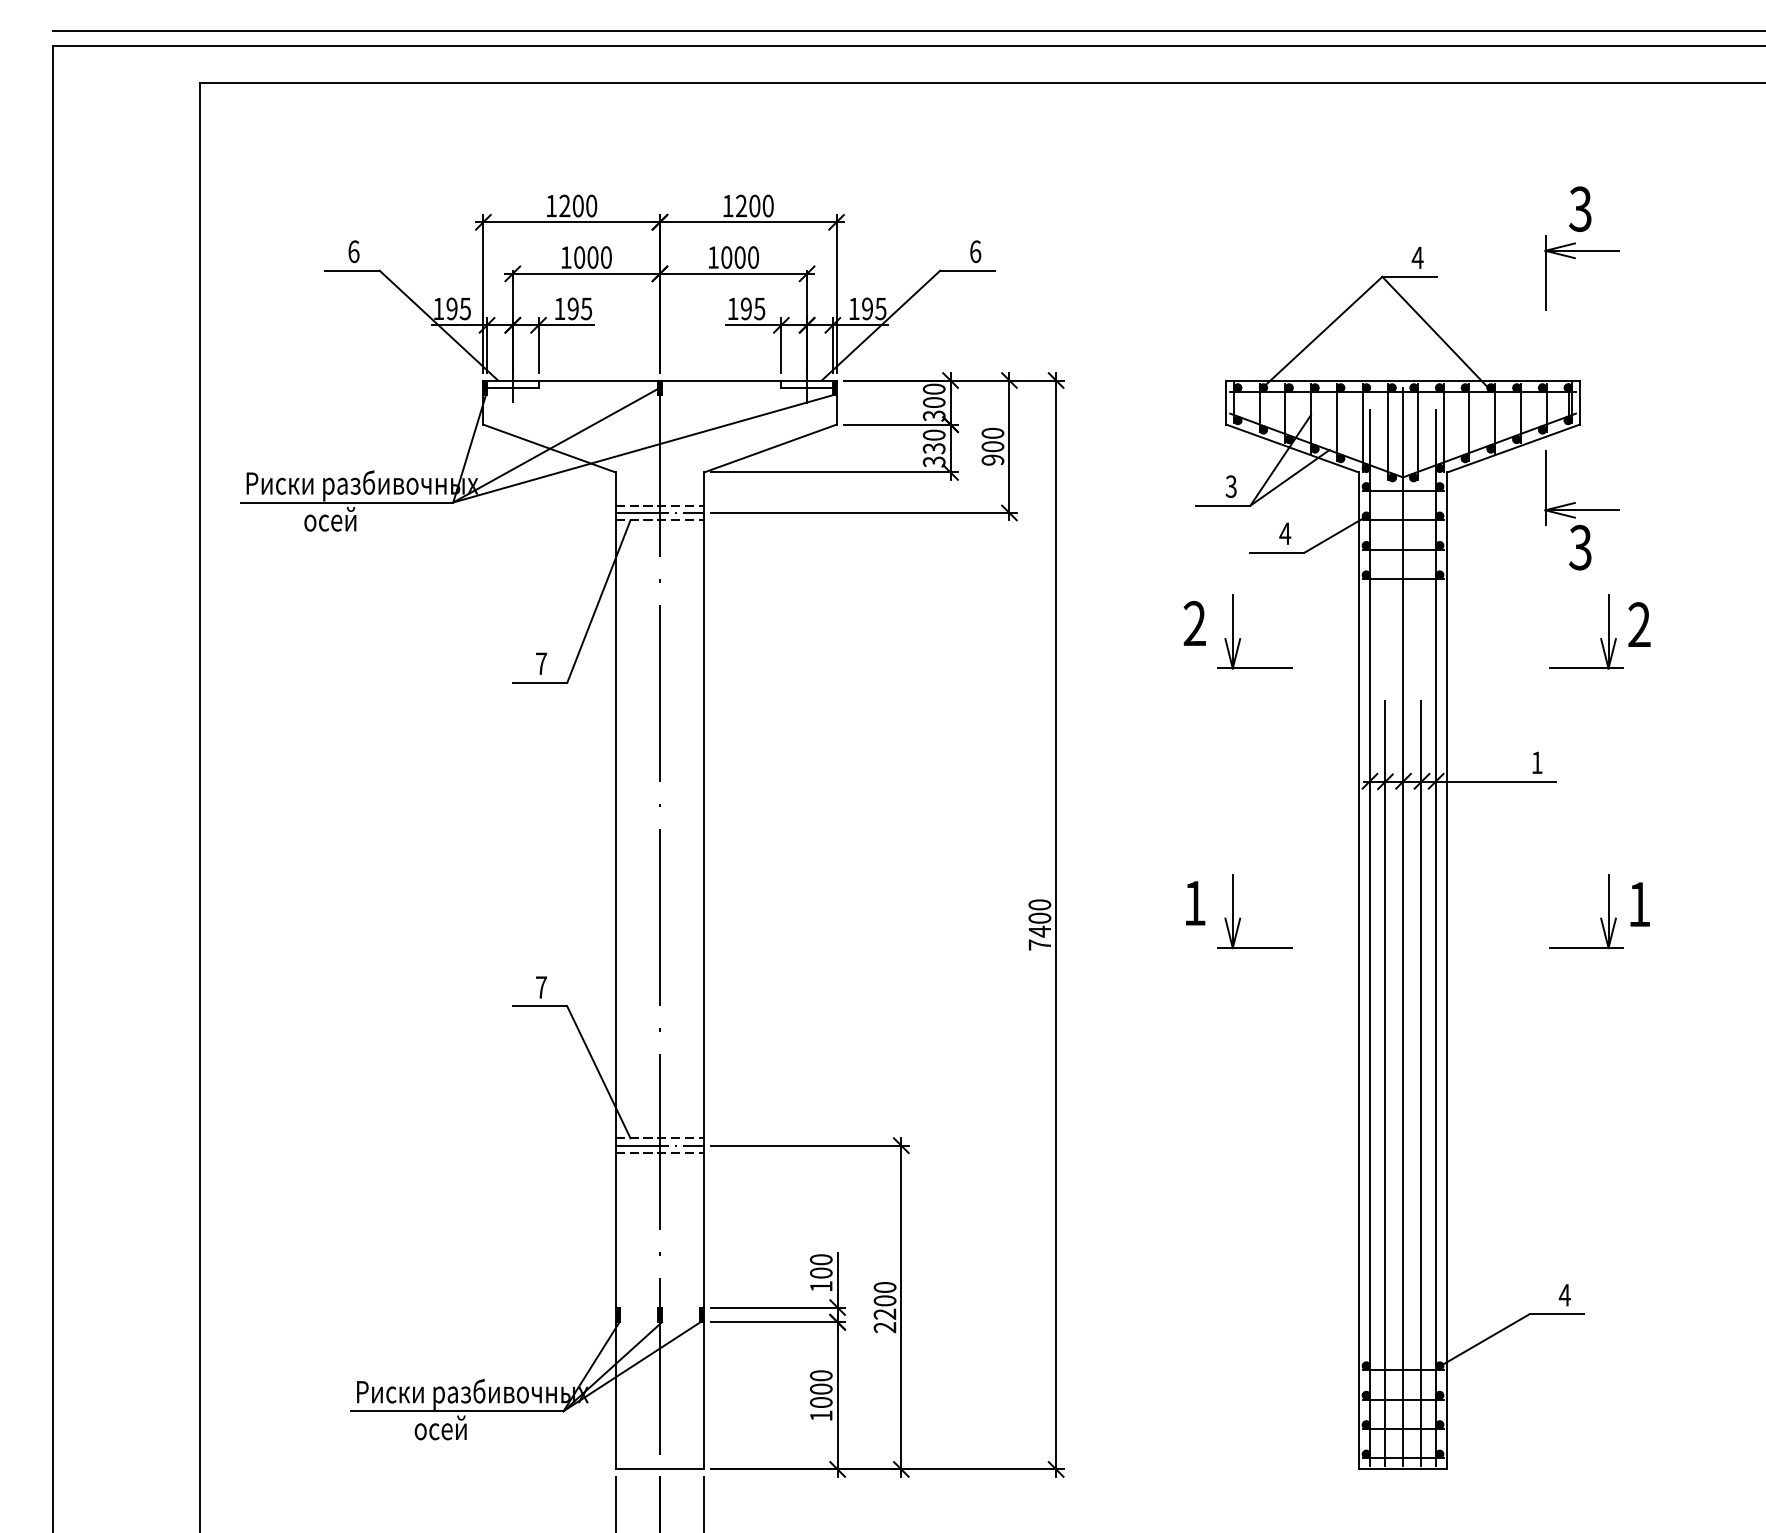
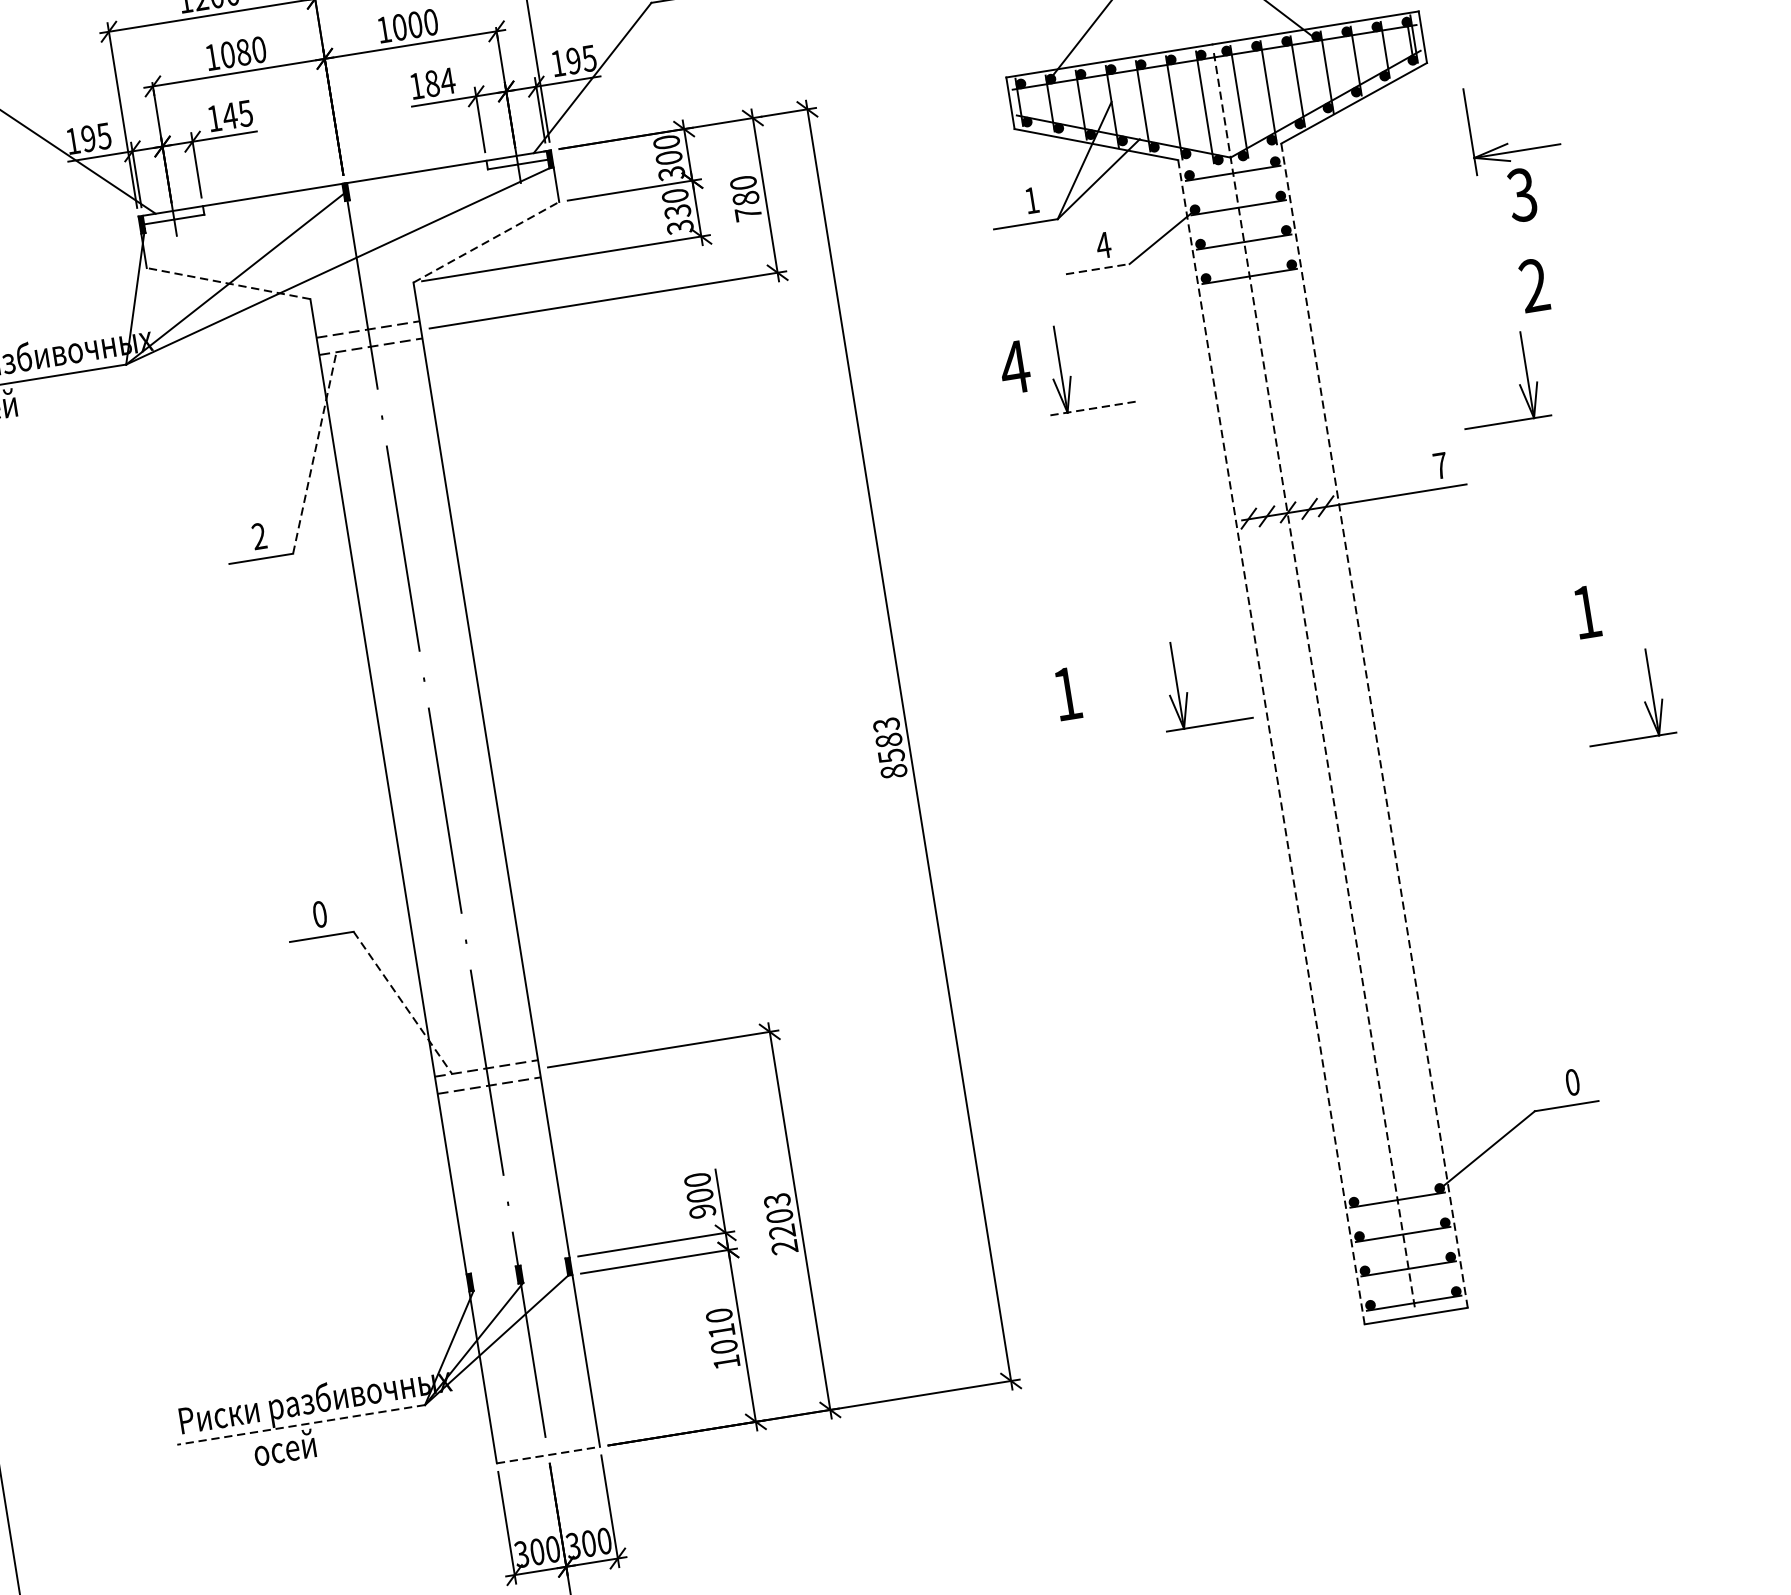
text: (592, 257) -> (242, 52), 1000 -> 1080
text: (573, 308) -> (230, 115), 195 -> 145
text: (752, 308) -> (439, 82), 195 -> 184
line: (549, 448) -> (228, 283), solid -> dashed
line: (770, 448) -> (486, 242), solid -> dashed
text: (992, 453) -> (746, 206), 900 -> 780
text: (1230, 486) -> (1030, 200), 3 -> 1
part: (1581, 510) -> (1516, 151), moved
line: (659, 512) -> (368, 337), removed
line: (1277, 552) -> (1098, 268), solid -> dashed
line: (599, 601) -> (315, 452), solid -> dashed
text: (1194, 623) -> (1014, 367), 2 -> 4
part: (1600, 638) -> (1519, 384), moved
text: (541, 663) -> (259, 536), 7 -> 2
line: (1254, 668) -> (1092, 408), solid -> dashed
text: (1536, 762) -> (1439, 465), 1 -> 7
part: (1600, 917) -> (1644, 701), moved
part: (1241, 918) -> (1188, 692), moved
text: (1039, 924) -> (889, 747), 7400 -> 8583
line: (1403, 926) -> (1315, 681), solid -> dashed
line: (1369, 937) -> (1277, 701), removed
line: (1436, 937) -> (1355, 688), removed
line: (1358, 971) -> (1271, 742), solid -> dashed
line: (1447, 971) -> (1374, 726), solid -> dashed
text: (541, 987) -> (319, 914), 7 -> 0
line: (599, 1072) -> (403, 1002), solid -> dashed
line: (1385, 1082) -> (1323, 867), removed
line: (1421, 1082) -> (1365, 860), removed
line: (659, 1145) -> (487, 1076), removed
text: (821, 1286) -> (702, 1211), 100 -> 900
text: (885, 1287) -> (777, 1200), 2200 -> 2203
text: (1564, 1294) -> (1572, 1081), 4 -> 0
text: (821, 1388) -> (721, 1330), 1000 -> 1010
line: (457, 1411) -> (301, 1425), solid -> dashed
line: (660, 1469) -> (549, 1455), solid -> dashed

